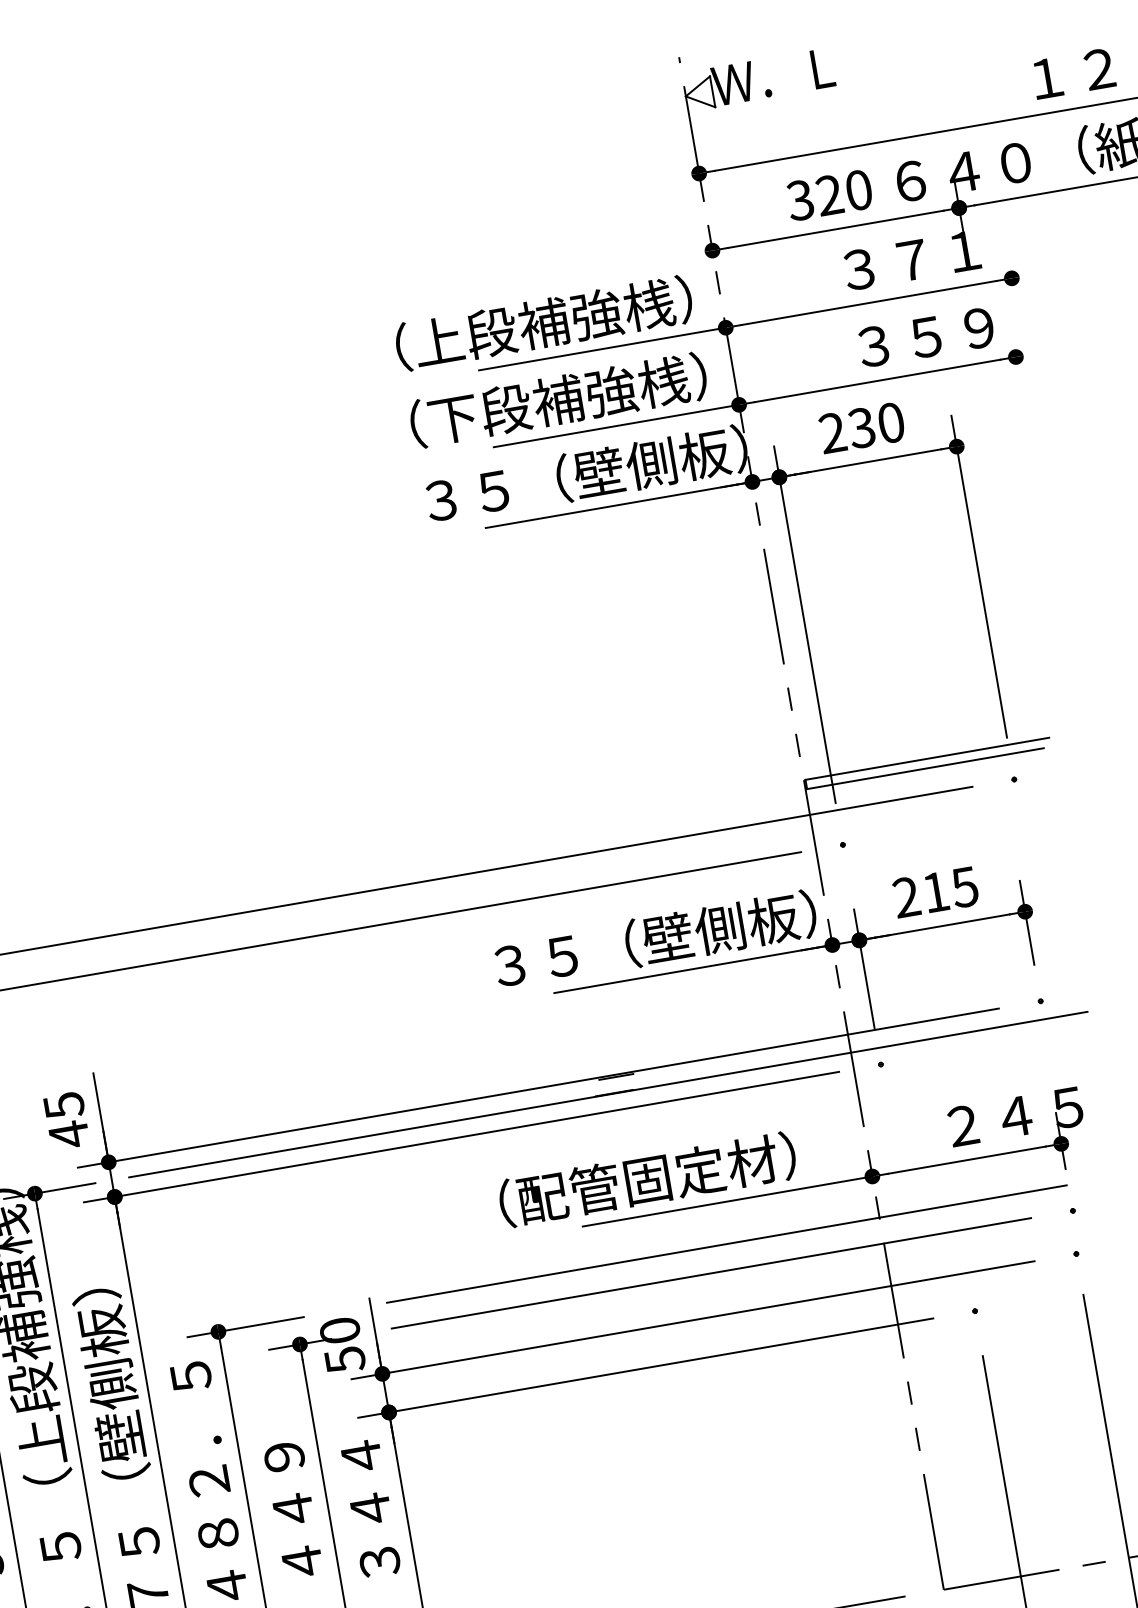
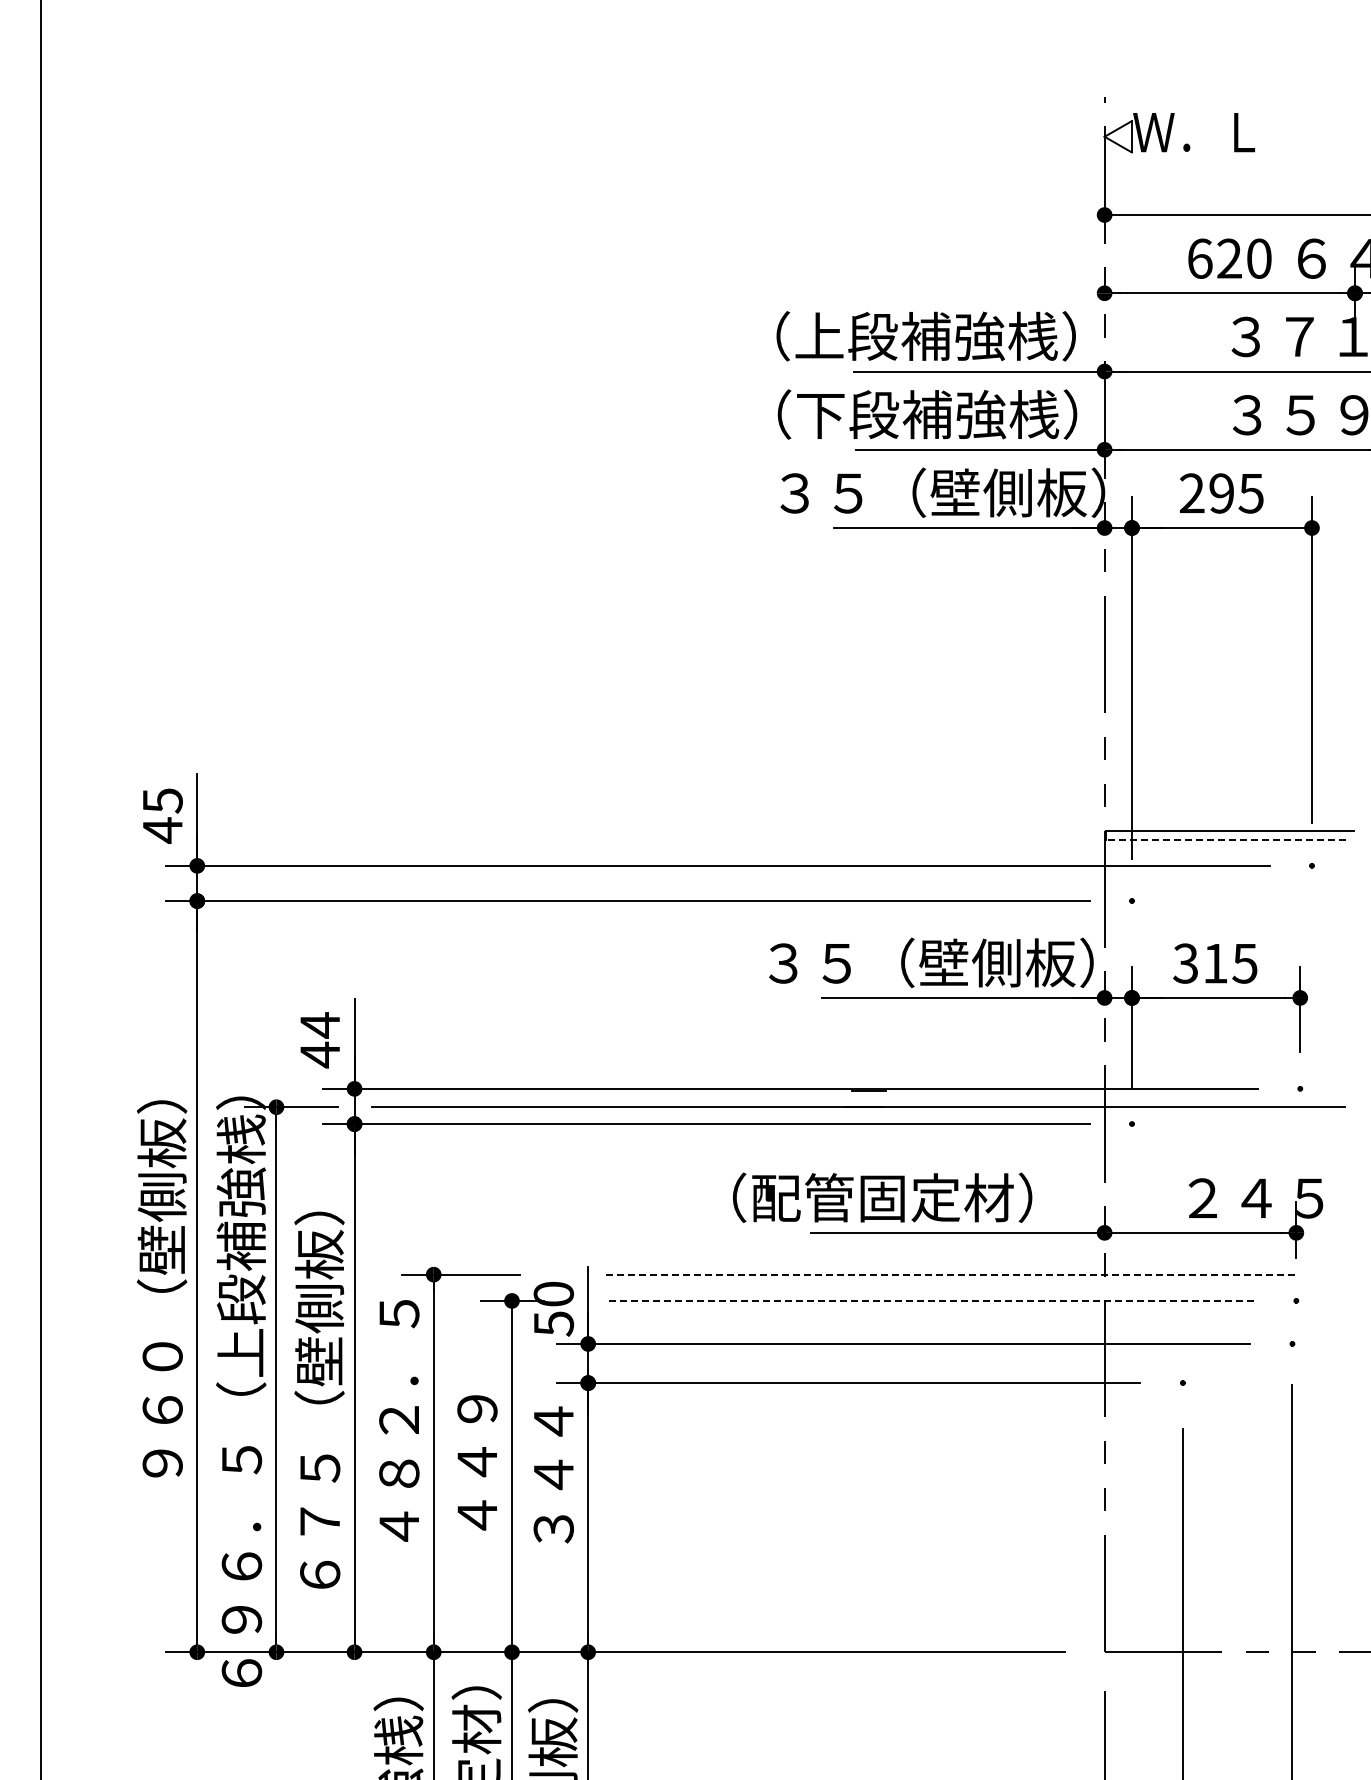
text: (800, 200) -> (1199, 258), 320 -> 620
text: (876, 425) -> (1236, 493), 230 -> 295
line: (924, 769) -> (1225, 840), solid -> dashed
text: (906, 897) -> (1185, 963), 215 -> 315
text: (64, 1105) -> (320, 1025), 45 -> 44
line: (726, 1243) -> (949, 1274), solid -> dashed
line: (711, 1272) -> (929, 1300), solid -> dashed

